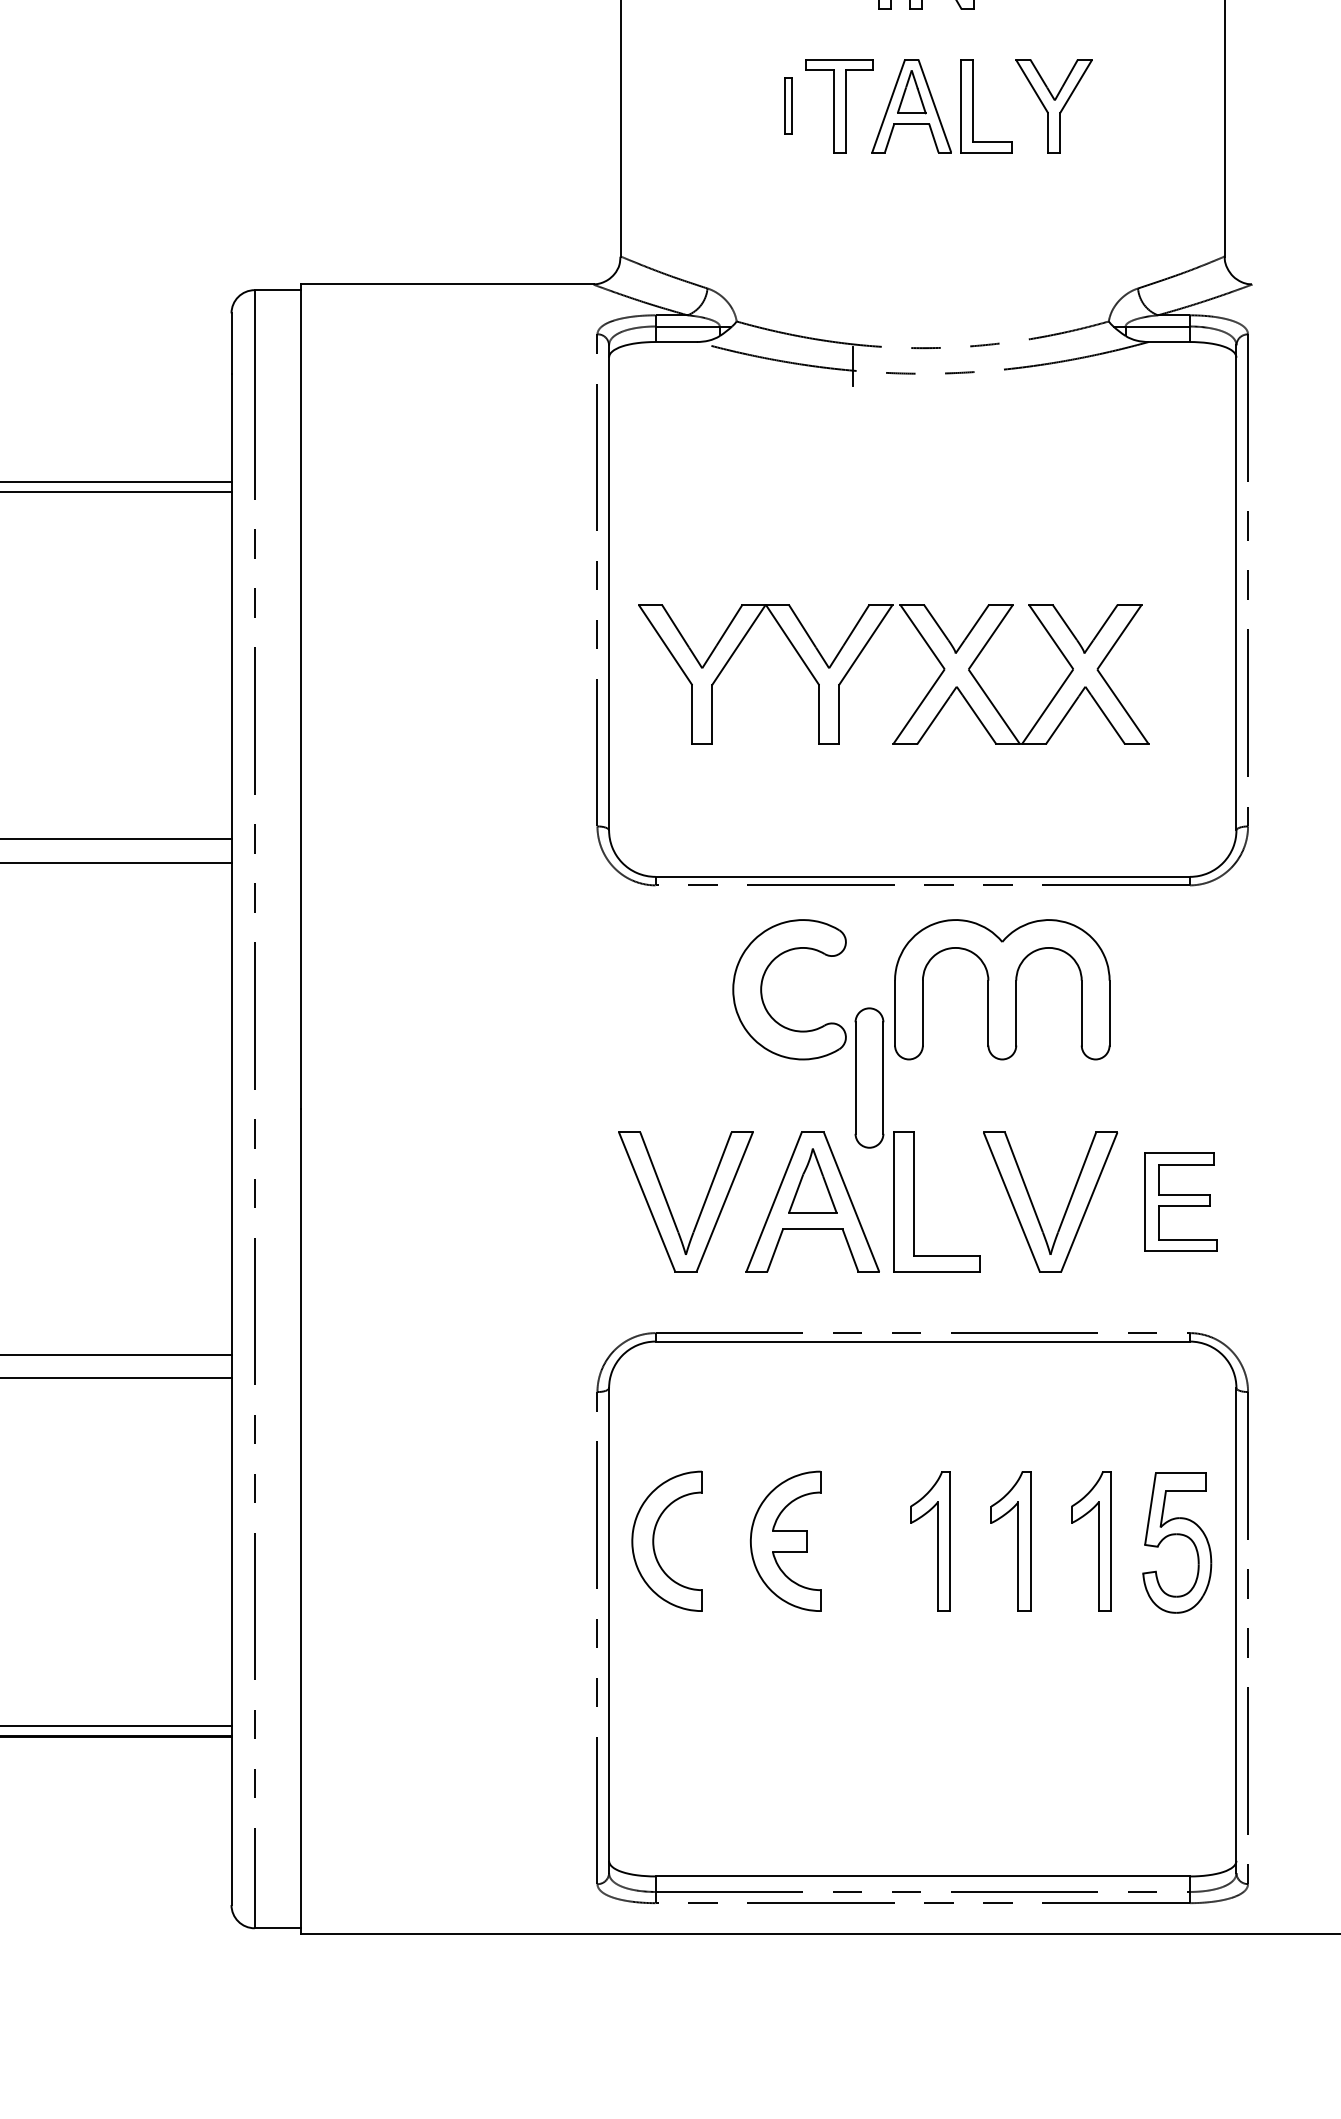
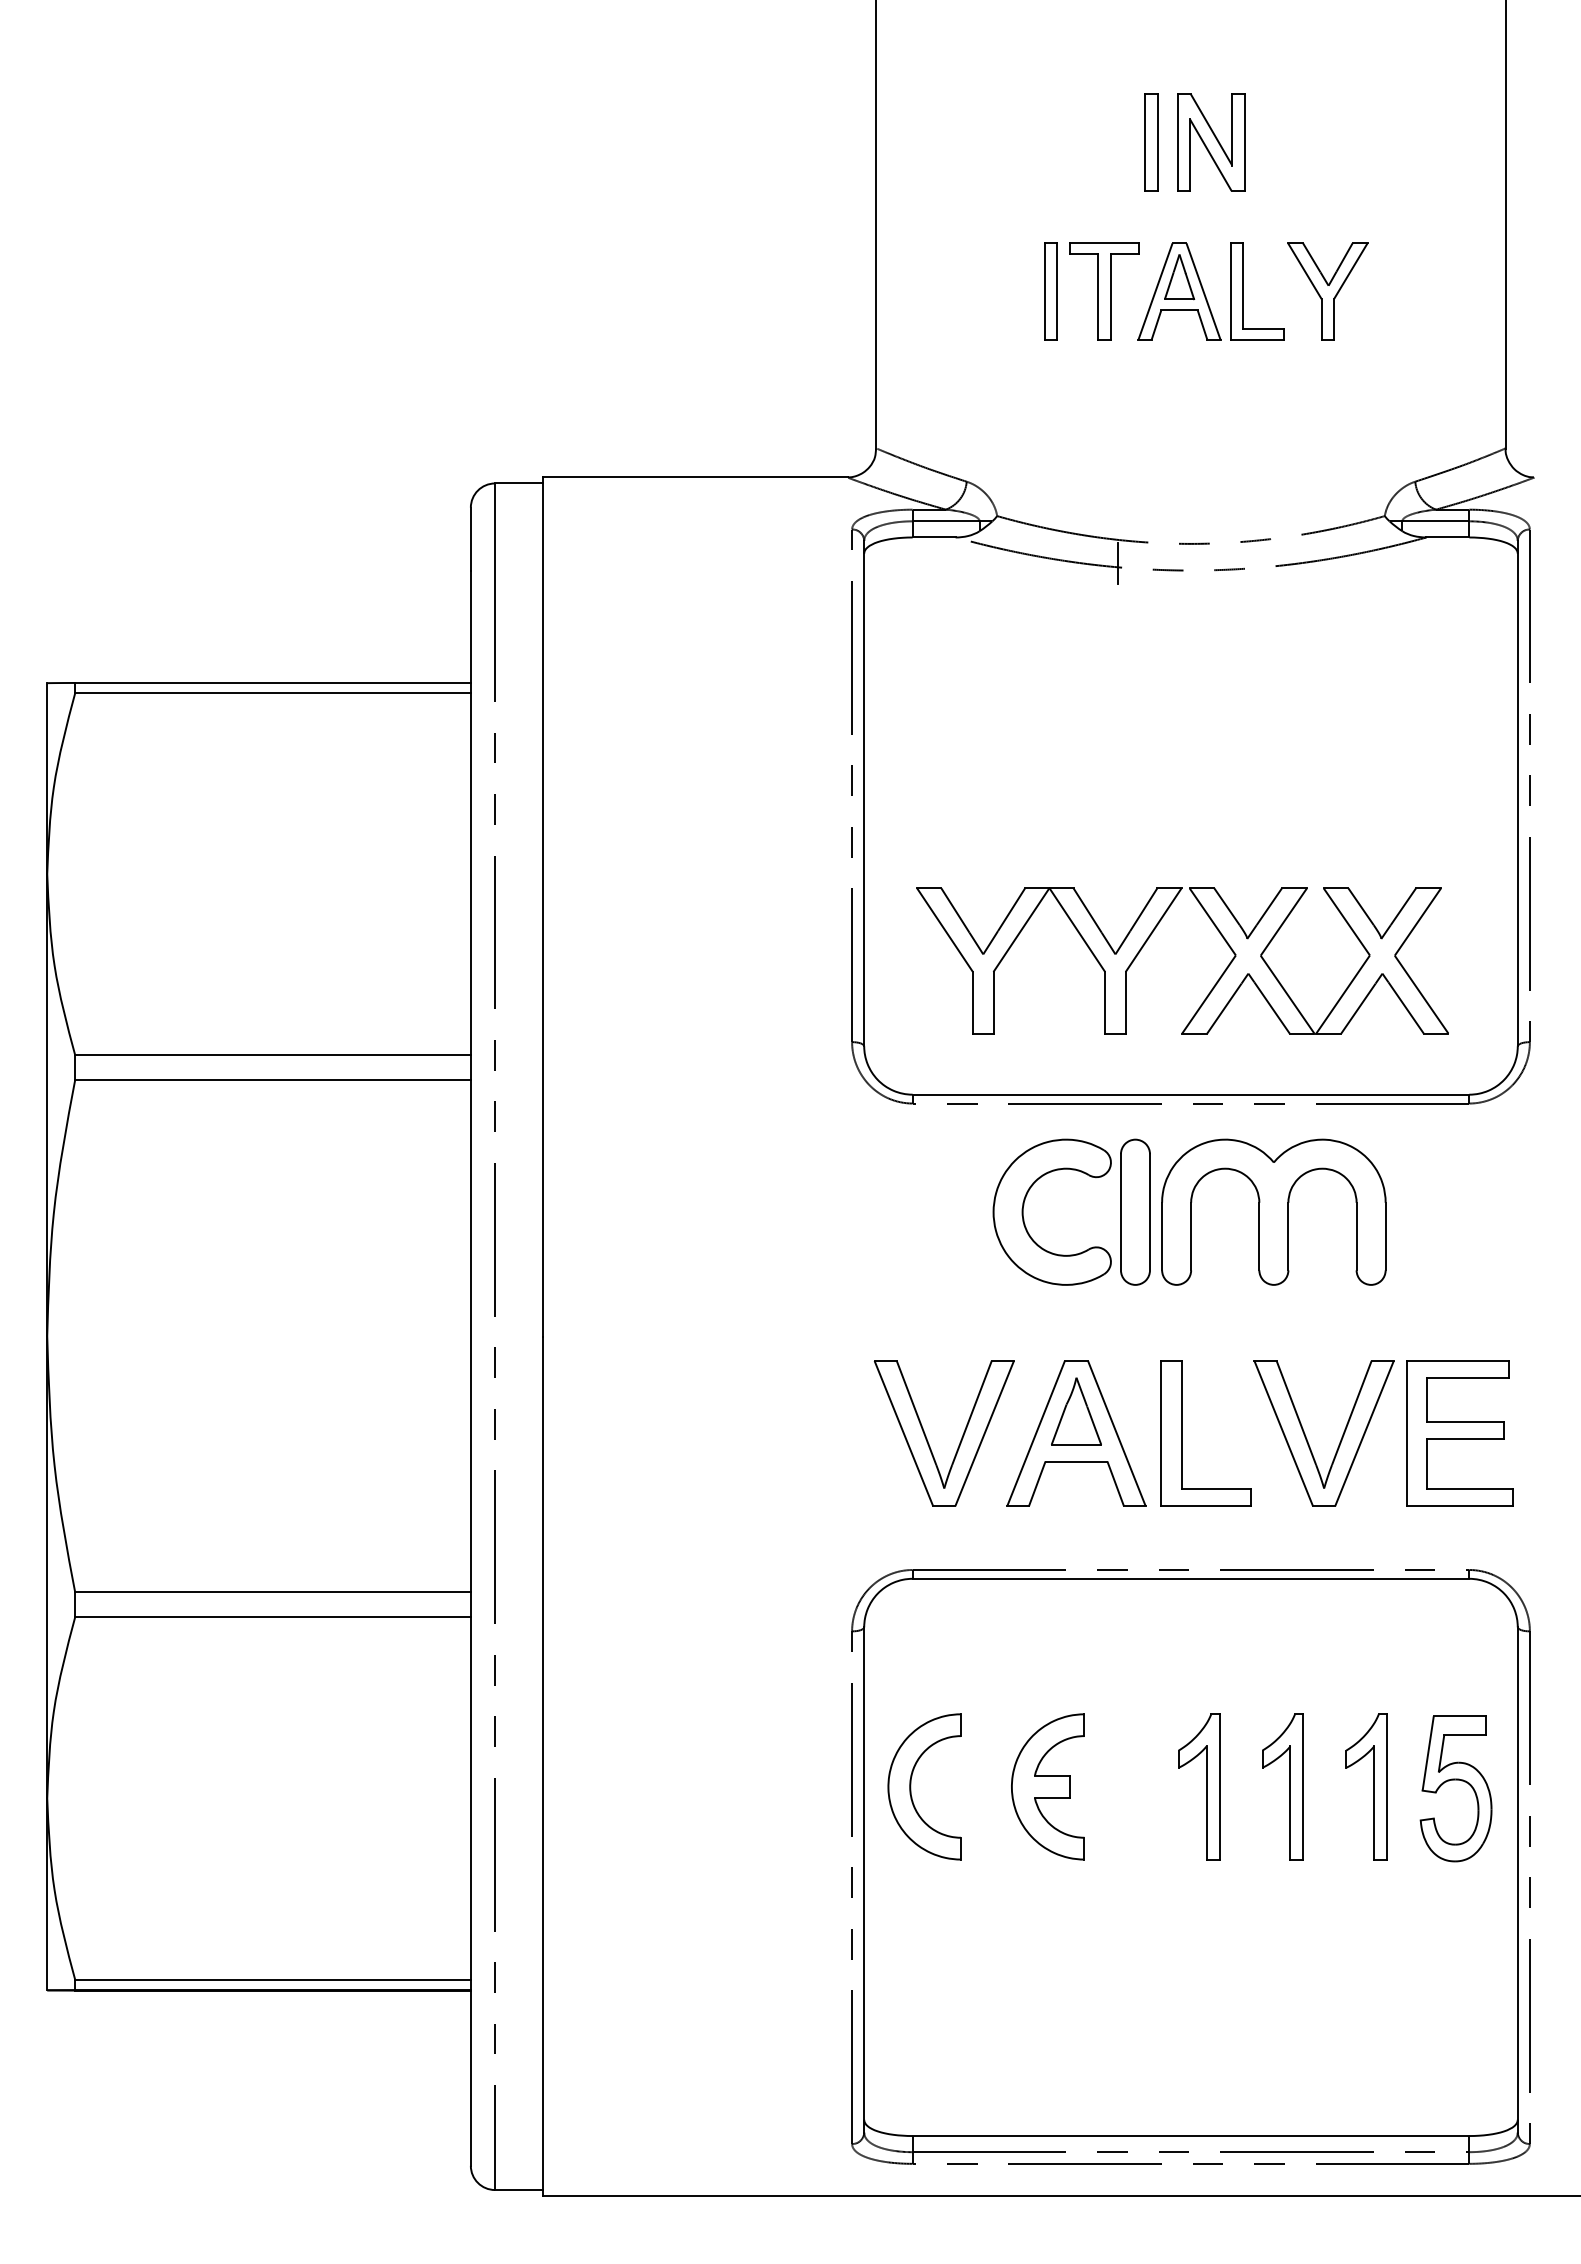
part: (787, 105) -> (1050, 291), size x1.67
part: (861, 653) -> (1149, 938), moved
part: (869, 1077) -> (1135, 1211), moved
part: (1180, 1202) -> (1459, 1433), size x1.43

